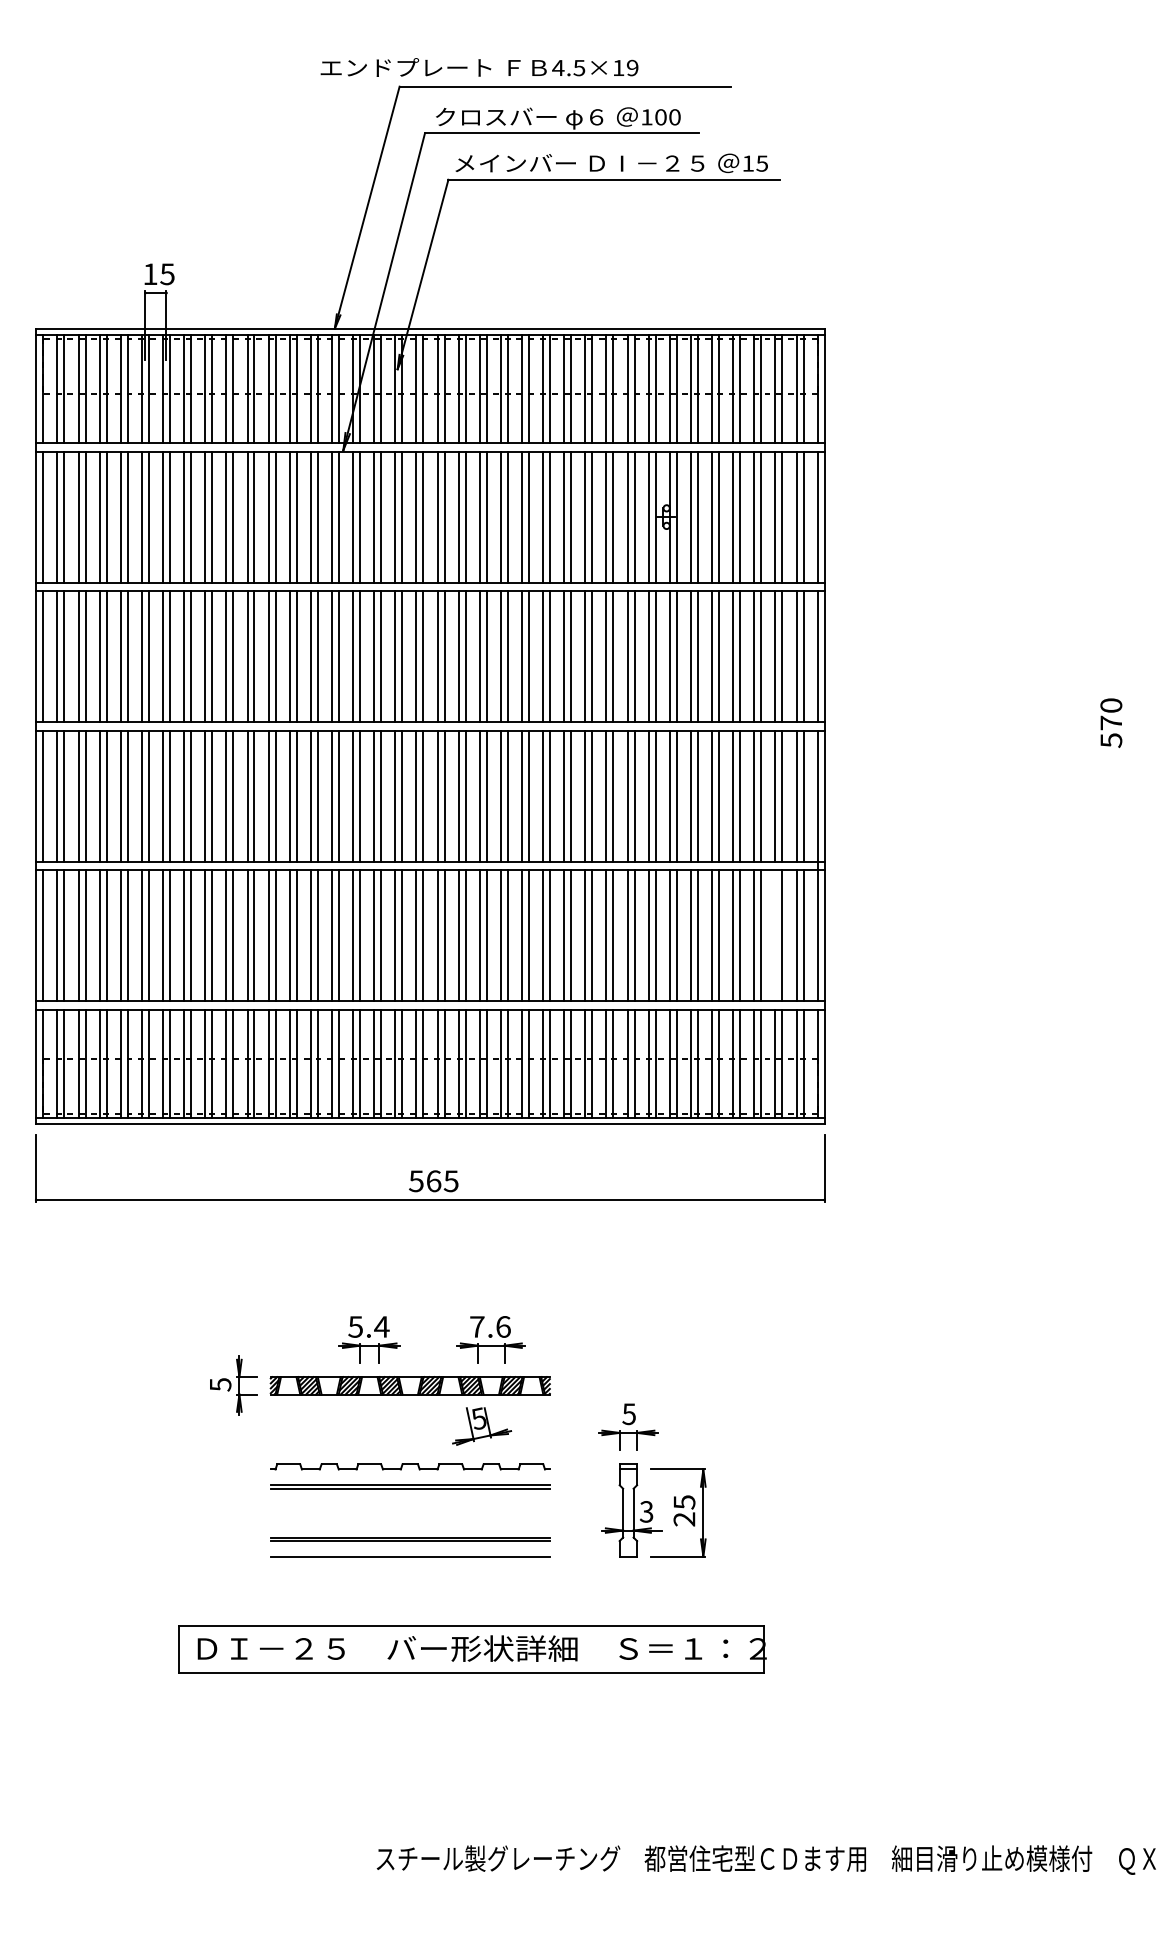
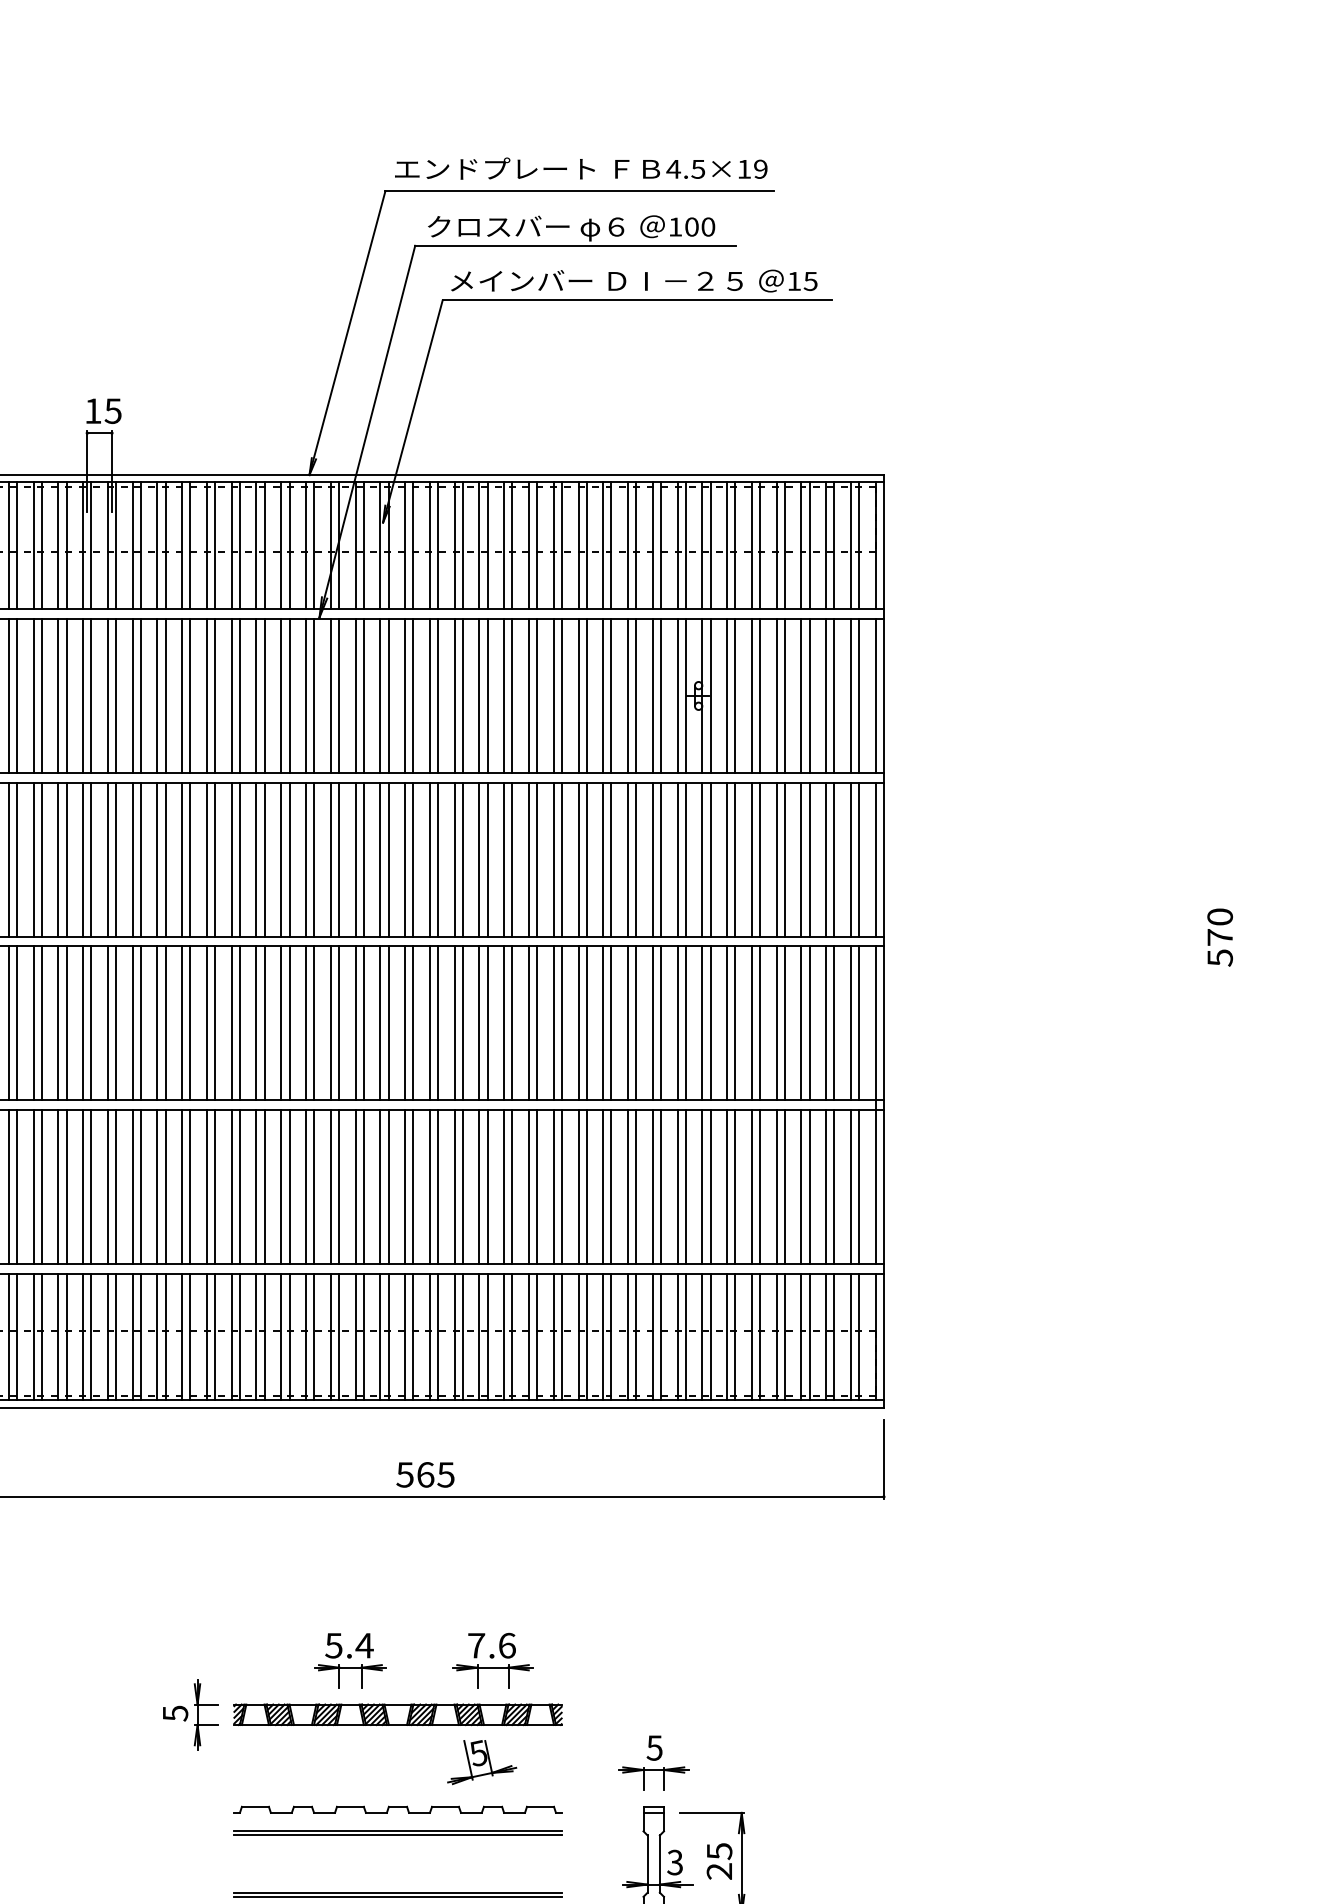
text: (479, 67) -> (581, 168), moved
line: (775, 935) -> (826, 1186), added

